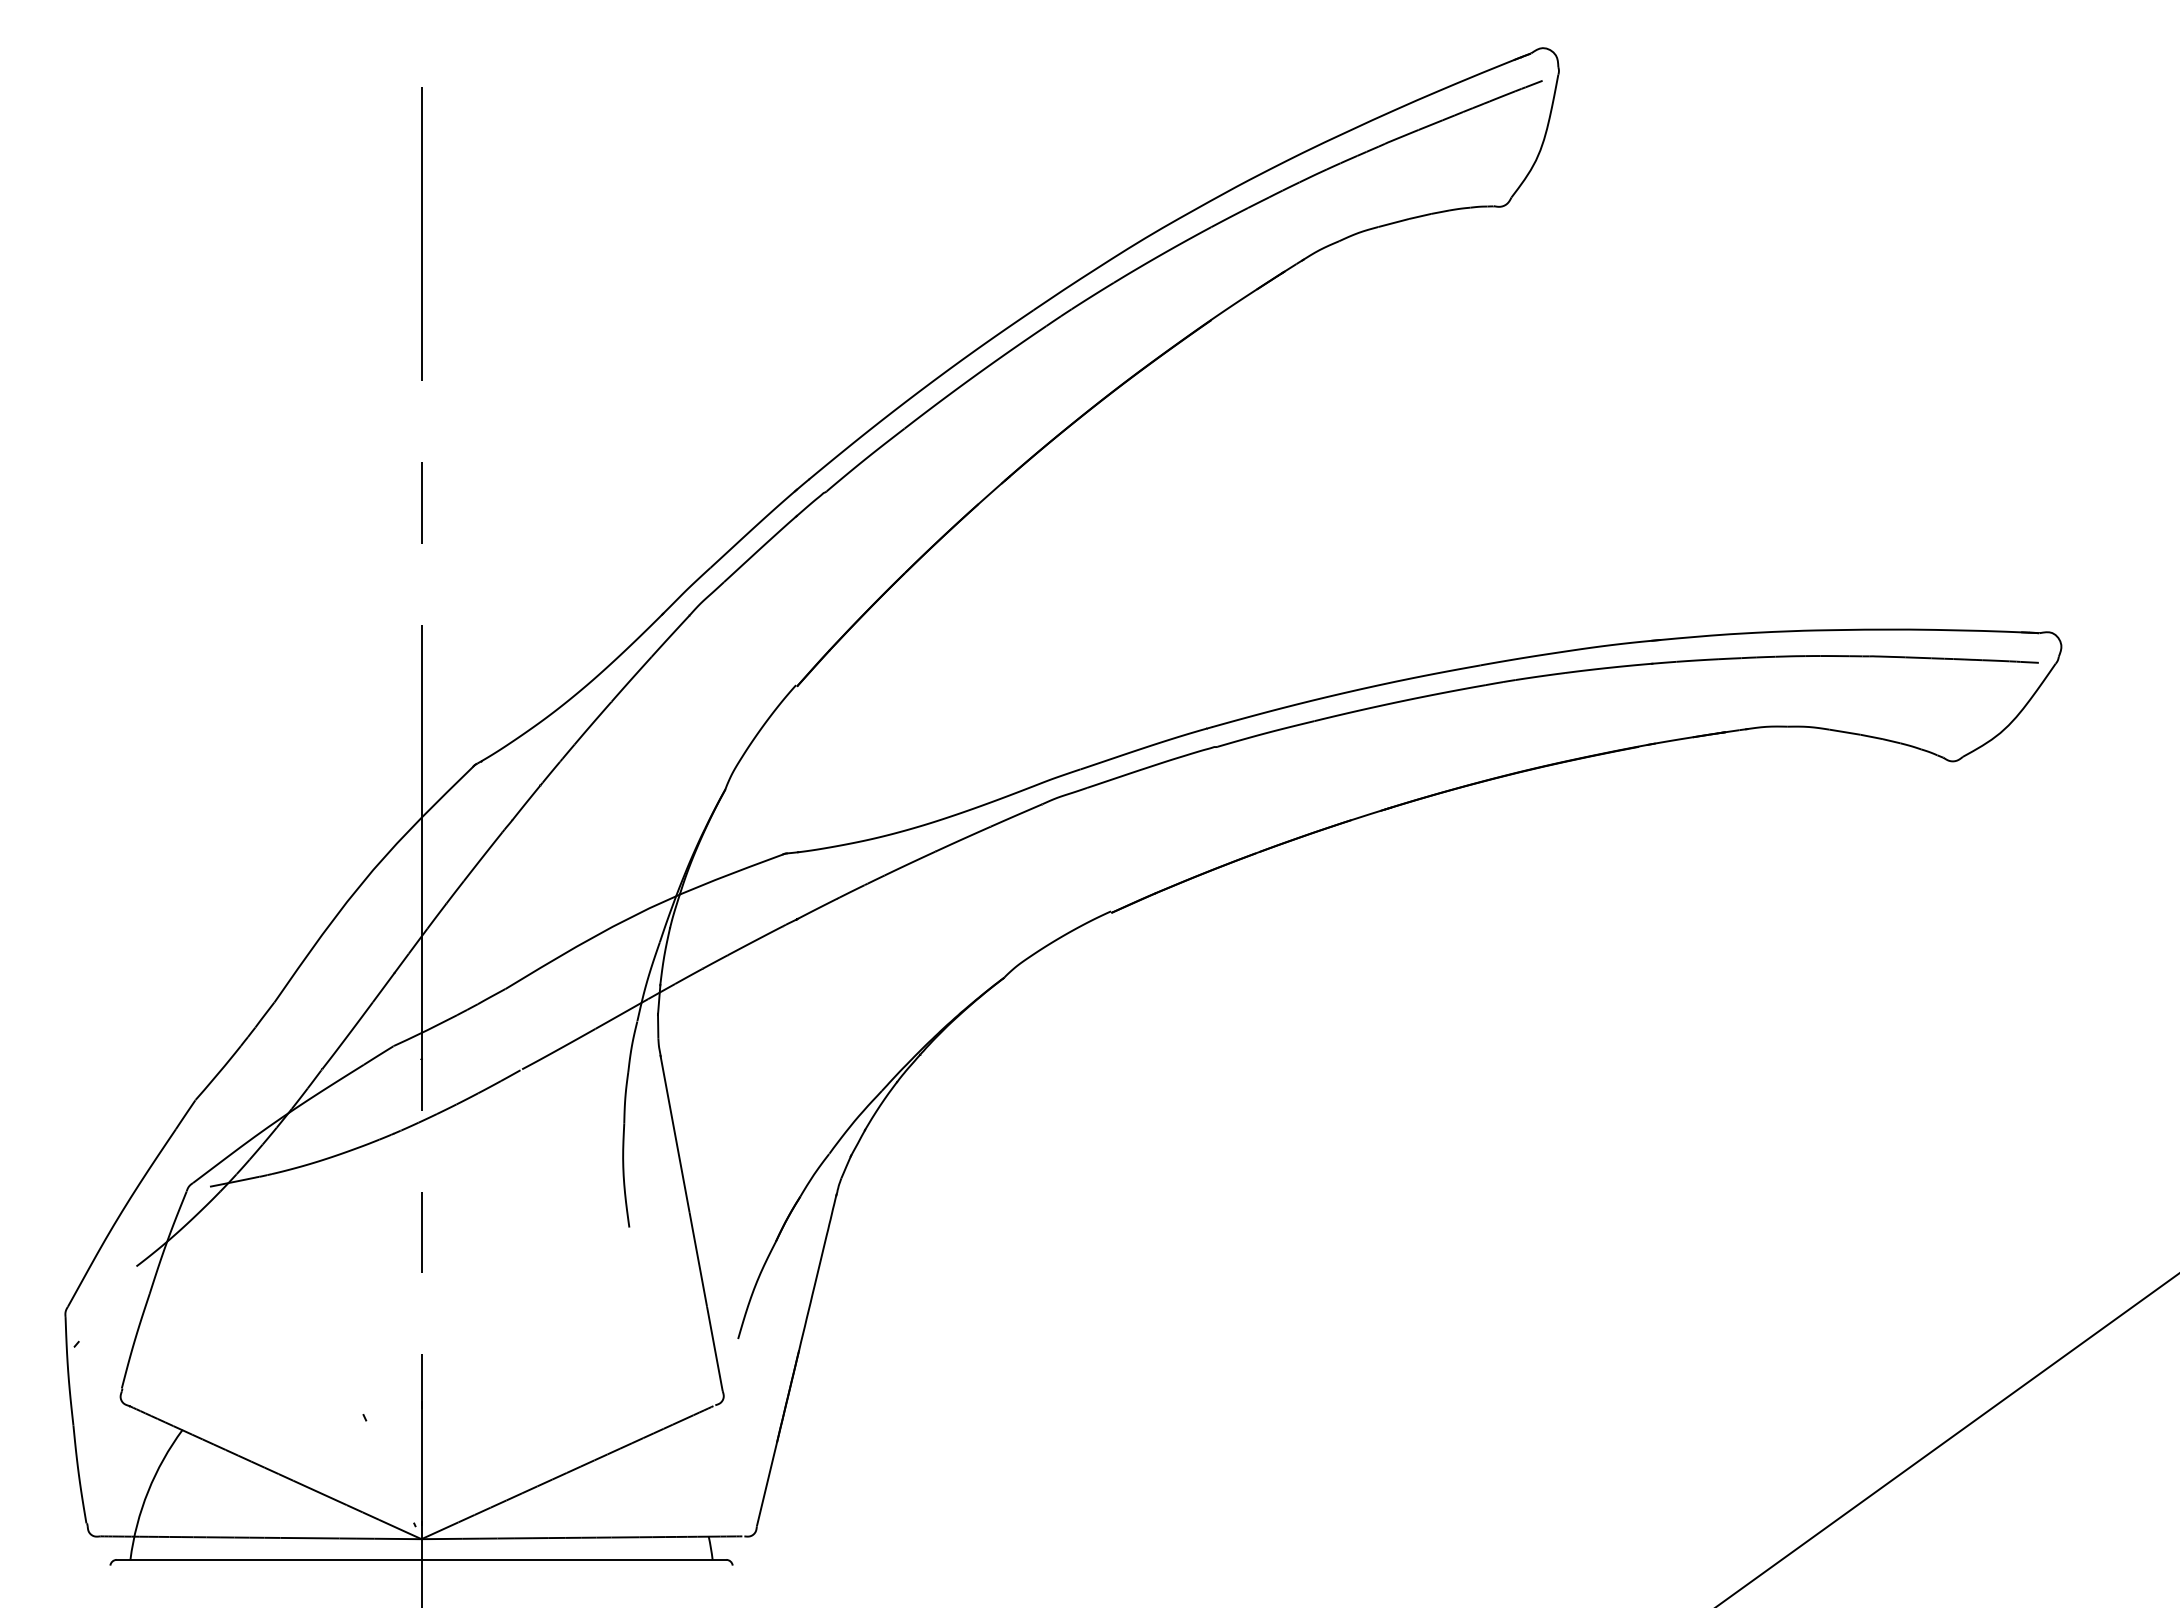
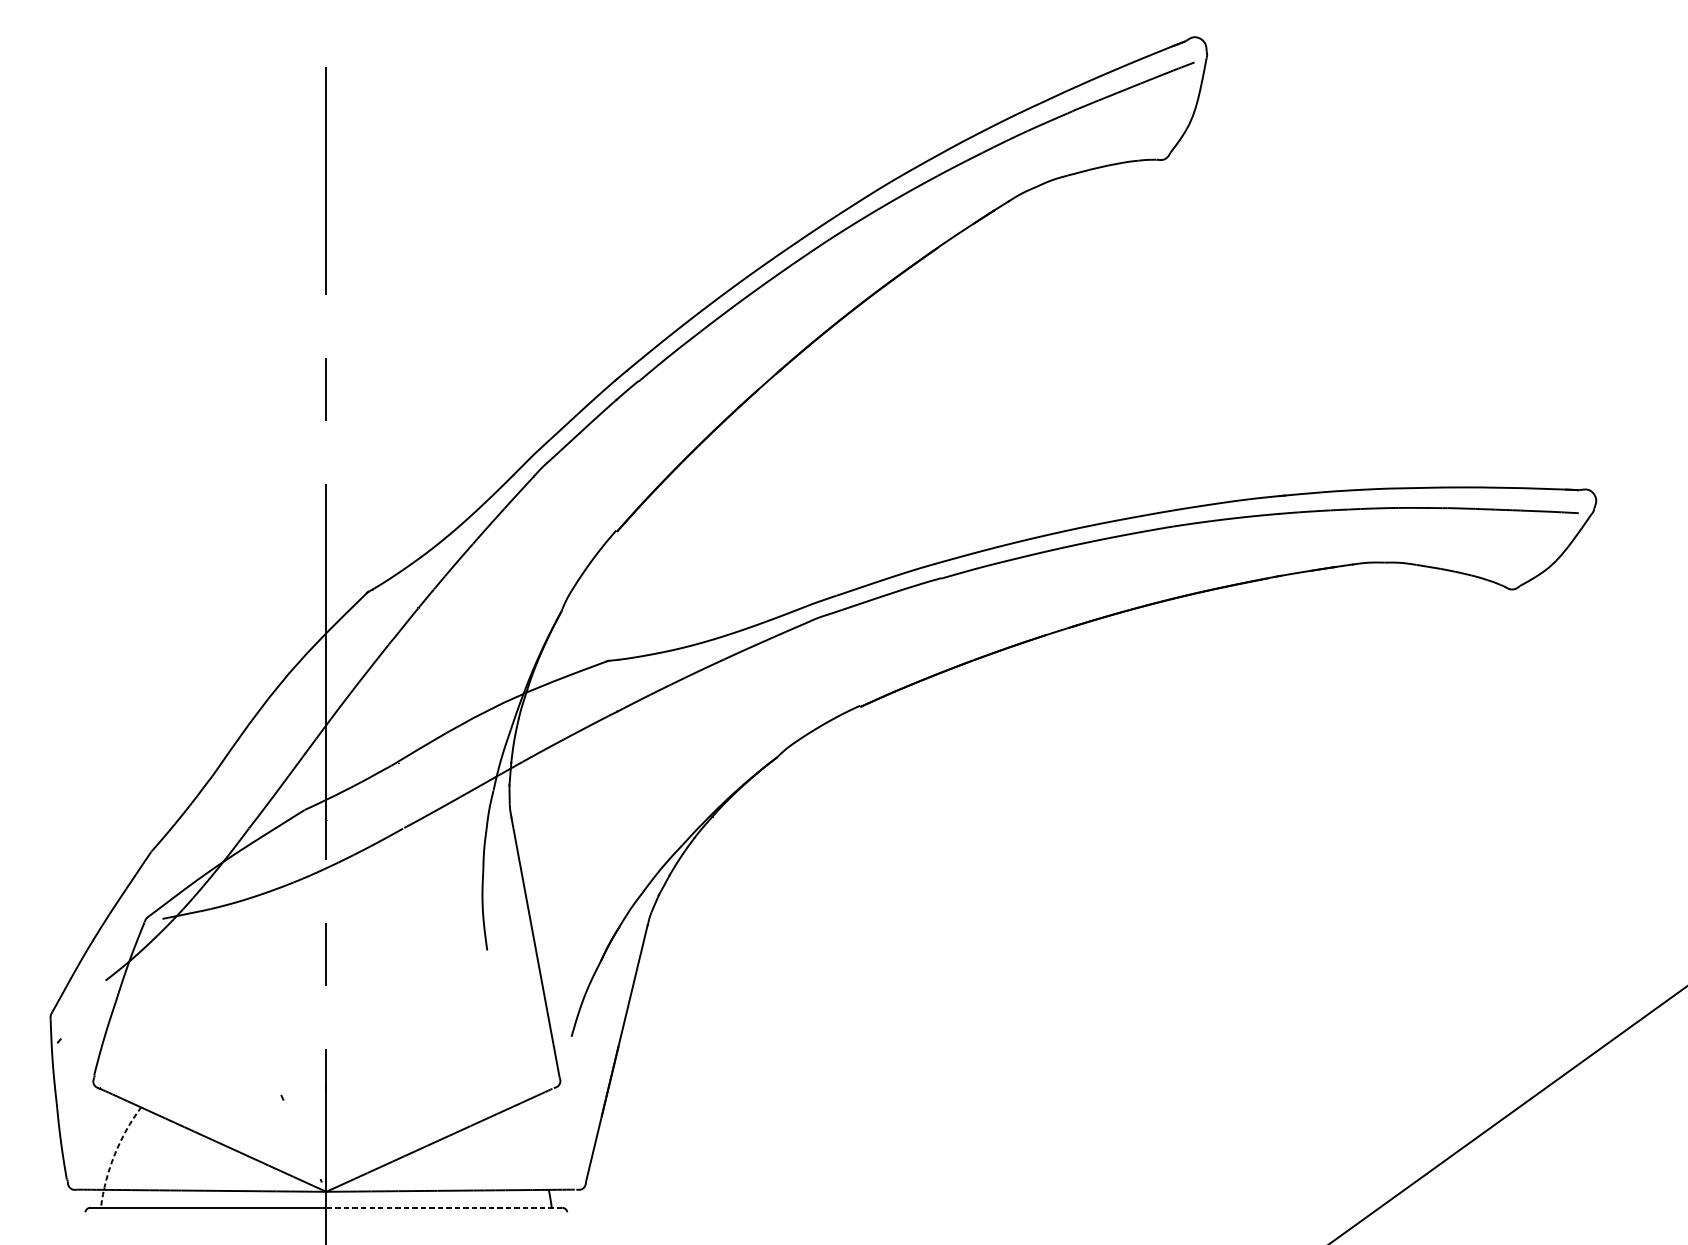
arc: (148, 1491) -> (114, 1154), solid -> dashed
line: (573, 1559) -> (444, 1207), solid -> dashed

